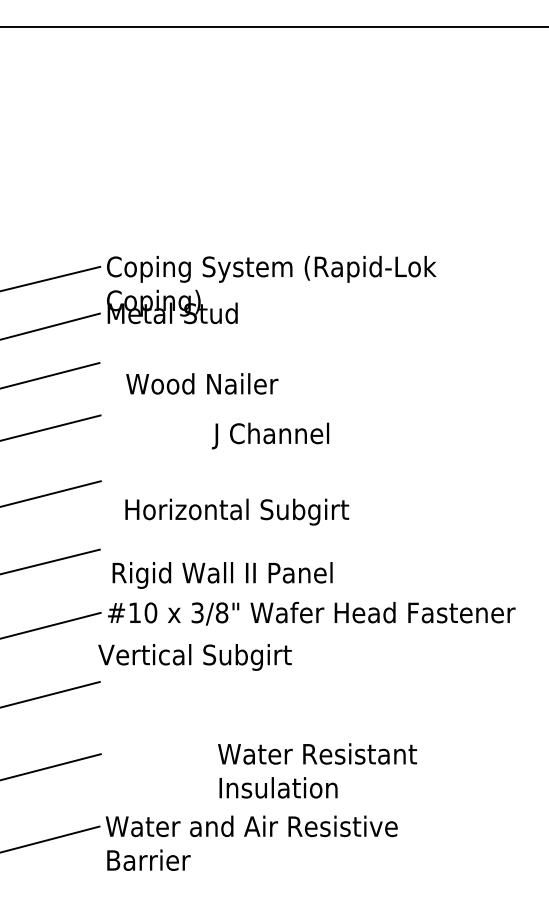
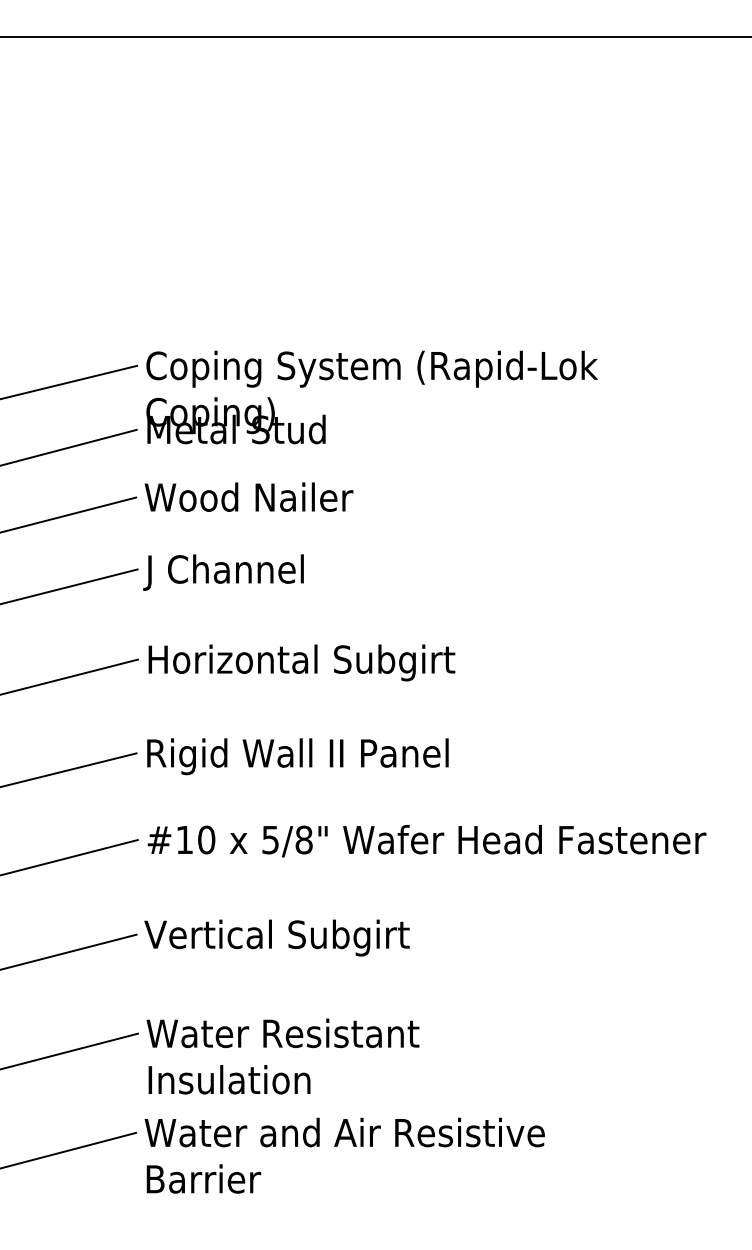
text: (201, 383) -> (248, 496), moved
text: (270, 435) -> (223, 572), moved
text: (236, 511) -> (301, 662), moved
text: (222, 575) -> (297, 756), moved
text: (197, 612) -> (270, 839), 3/8" -> 5/8"
text: (194, 657) -> (276, 937), moved
text: (317, 770) -> (282, 1056), moved

